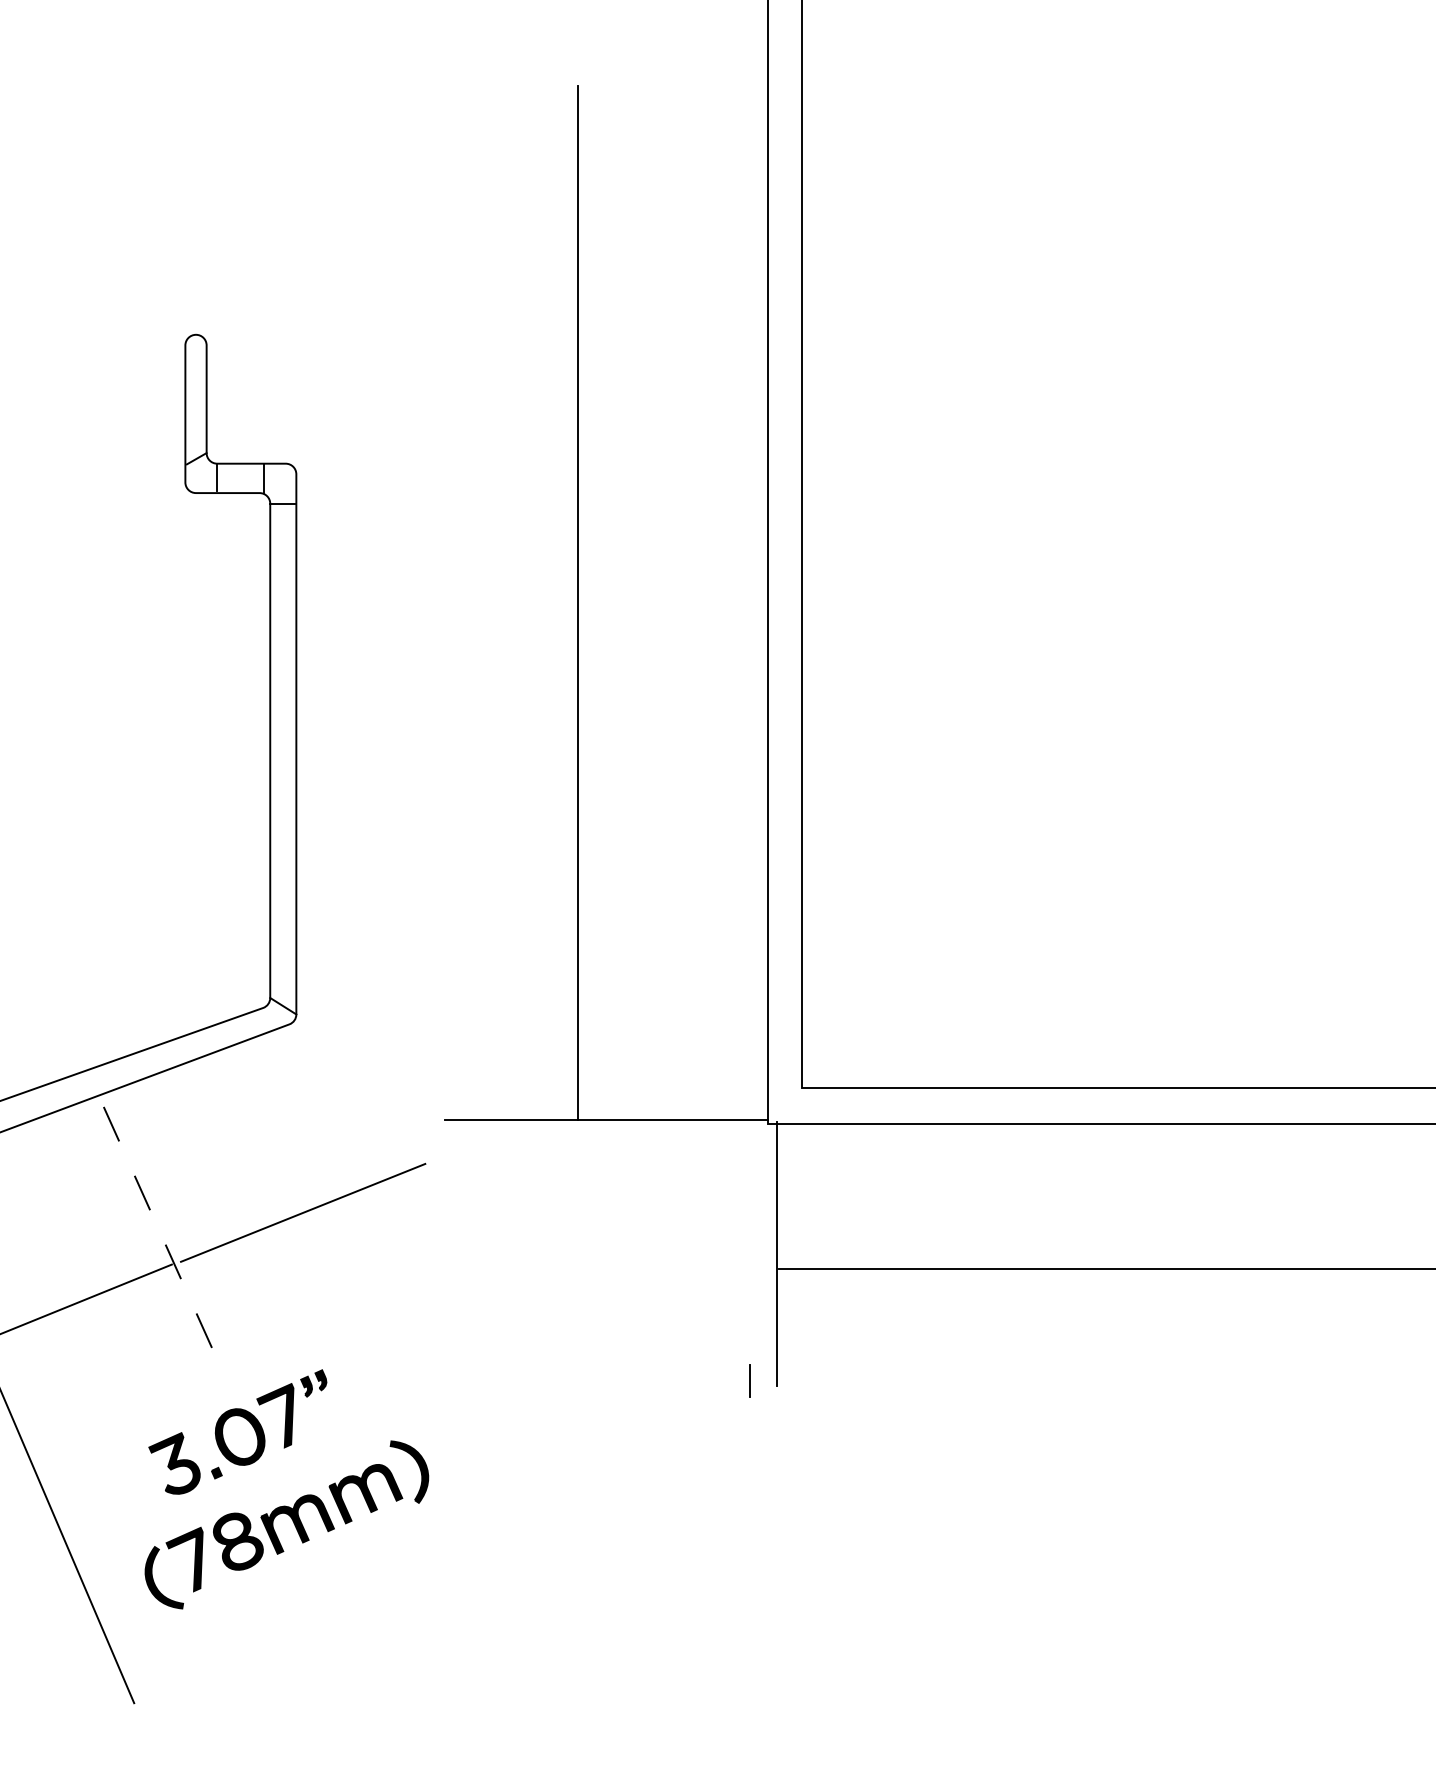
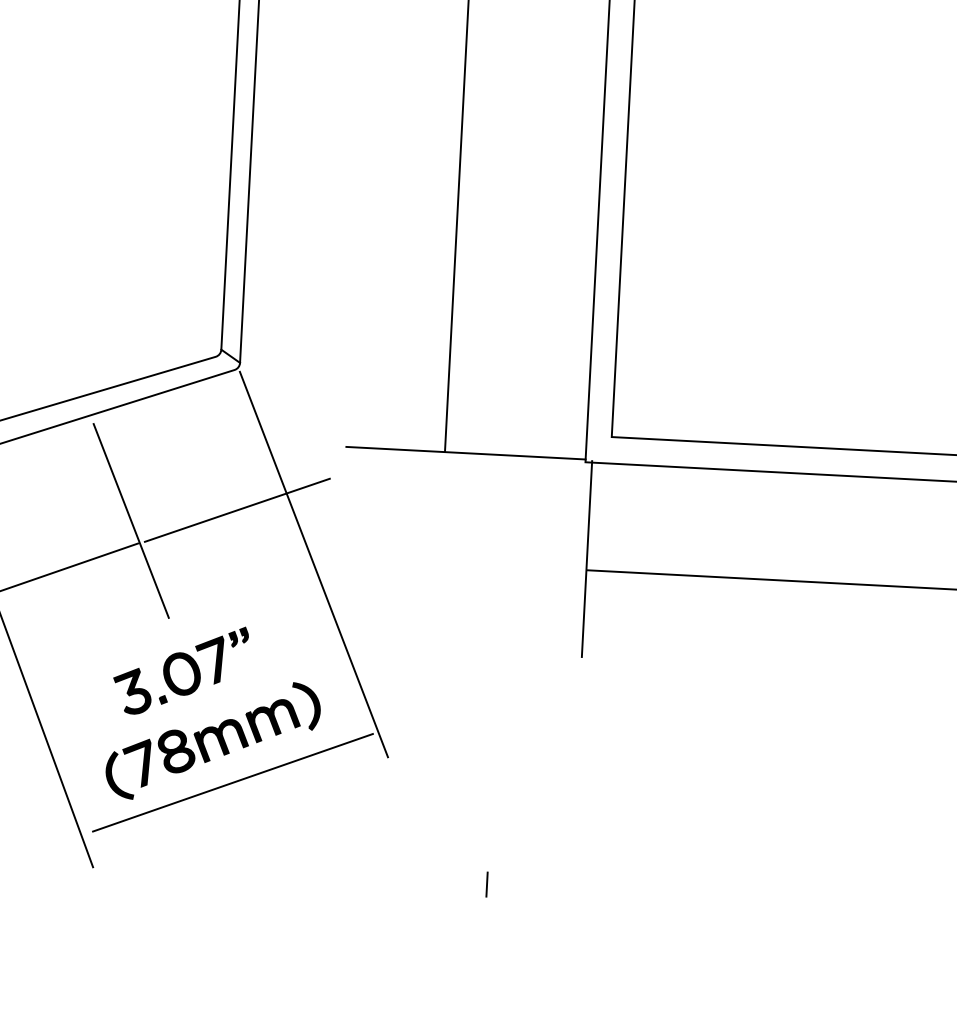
line: (161, 1235) -> (131, 521), dashed -> solid
line: (409, 1280) -> (313, 564), added
line: (749, 1380) -> (486, 884), moved
line: (316, 1579) -> (233, 782), added

